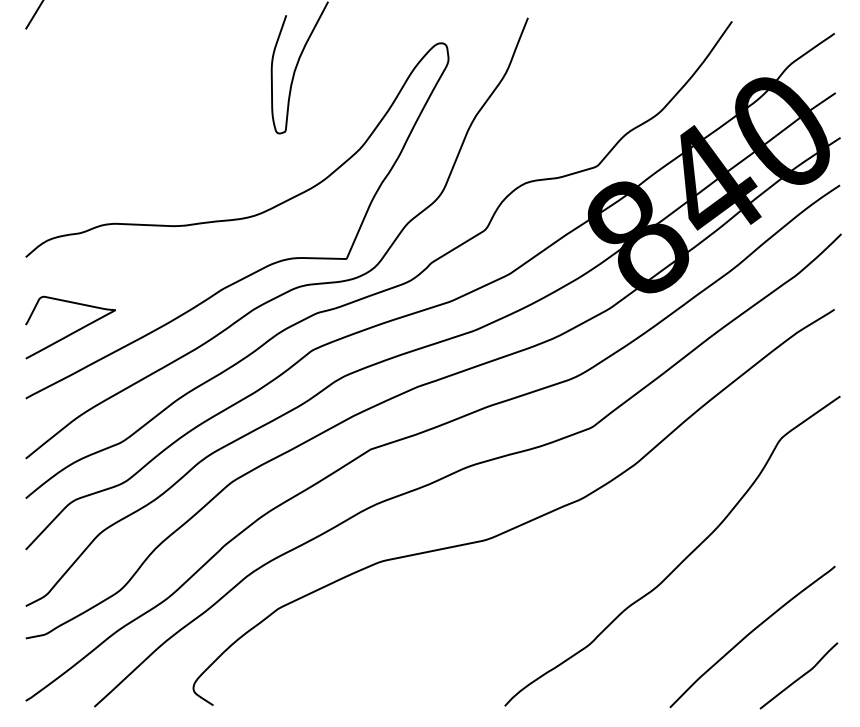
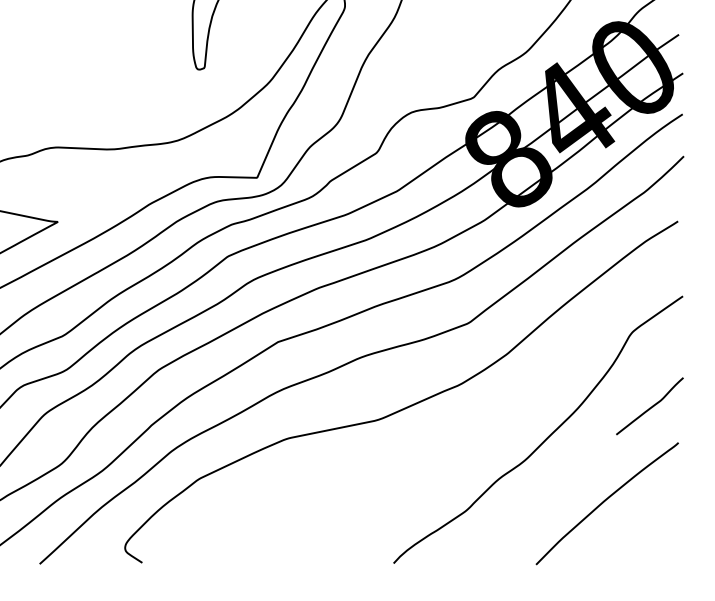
curve: (798, 677) -> (649, 407), moved

